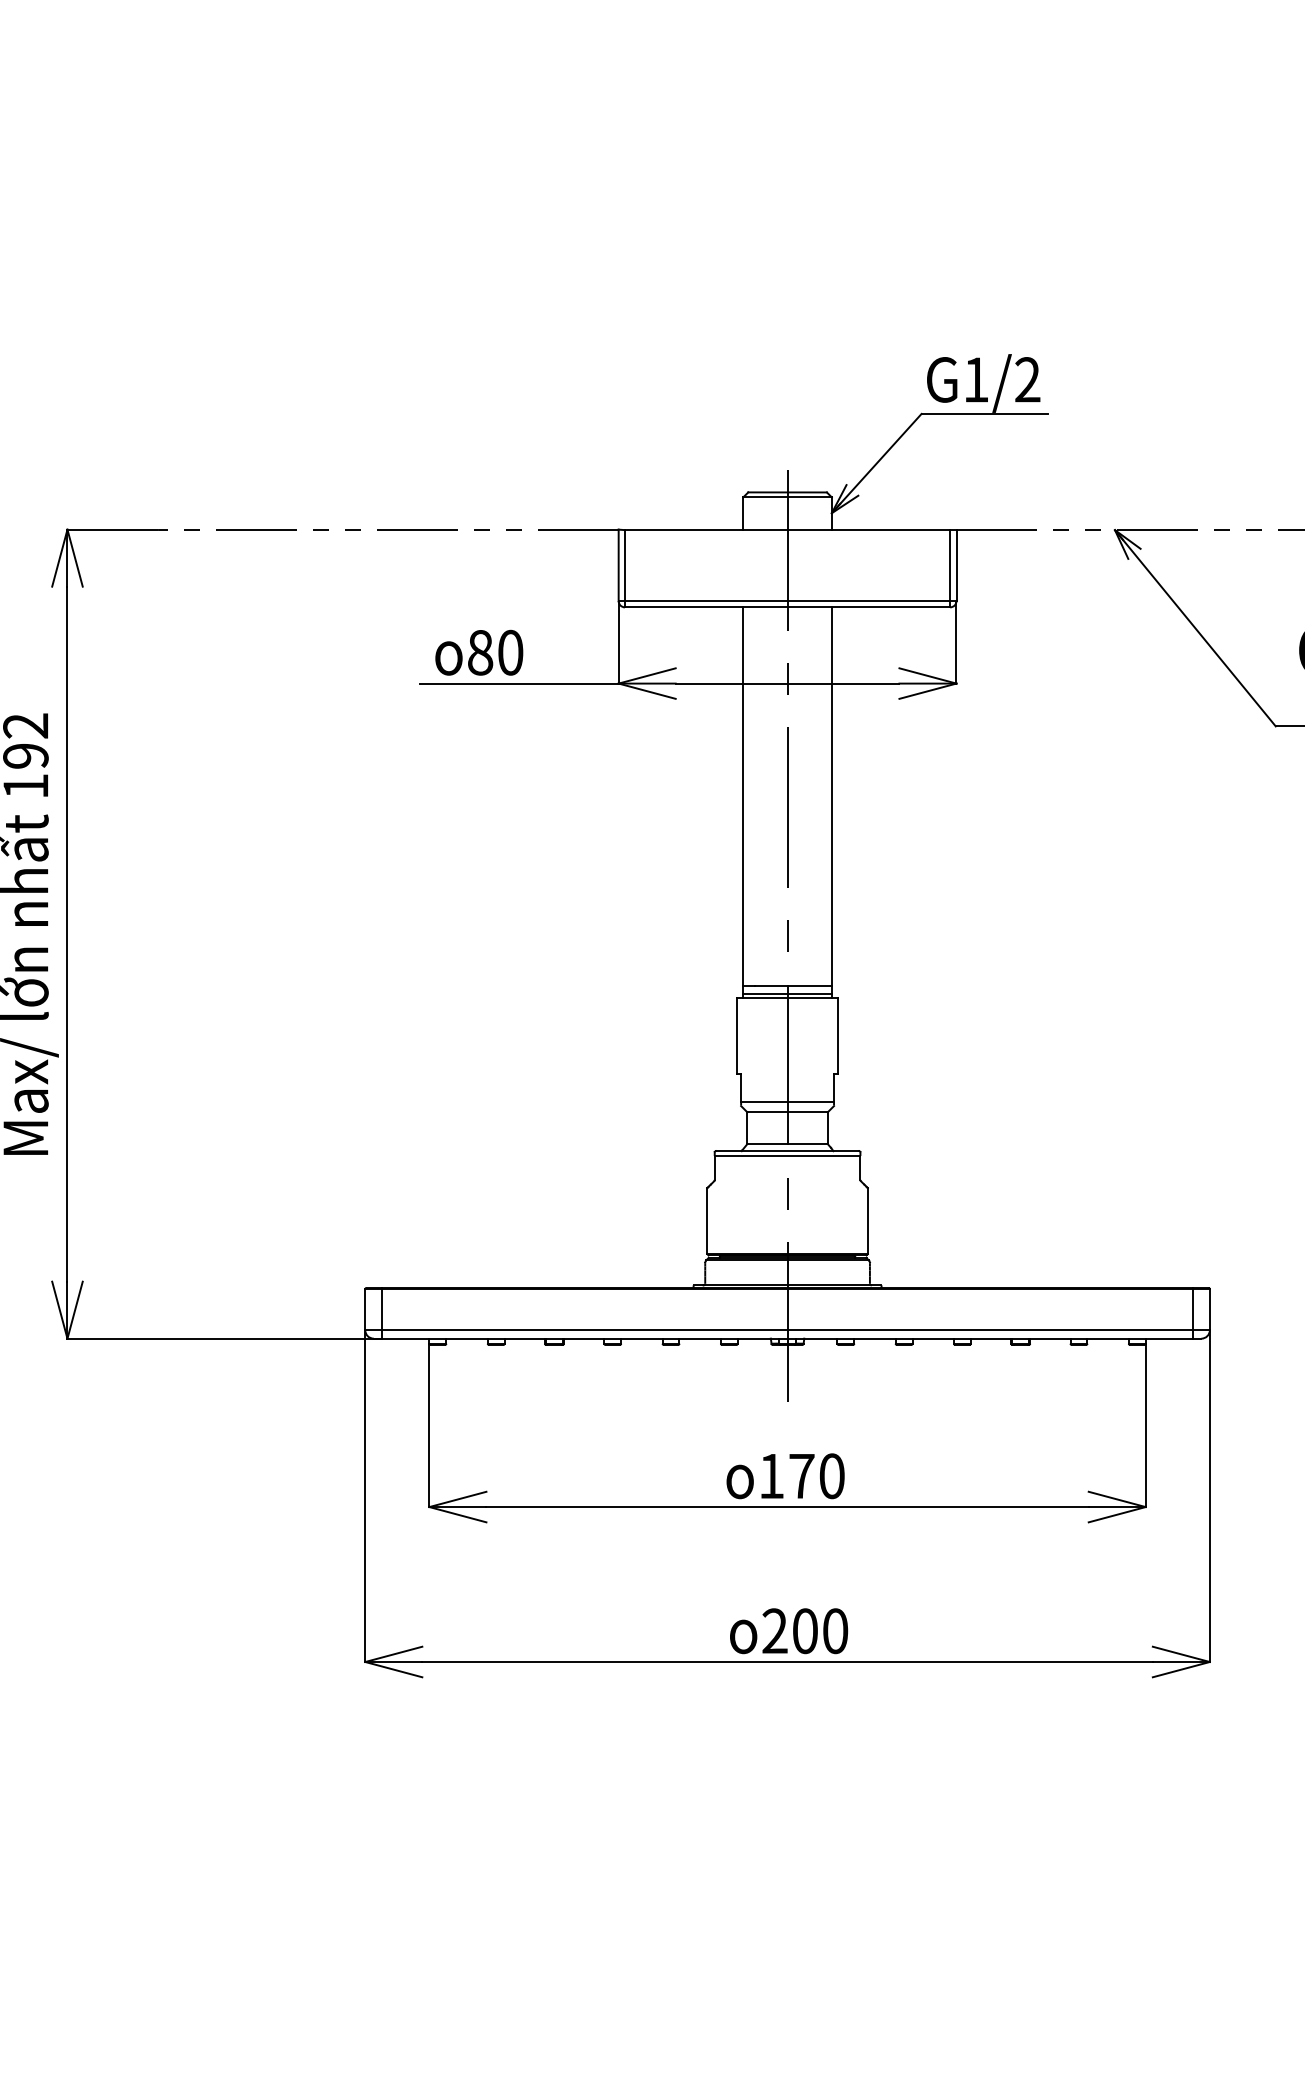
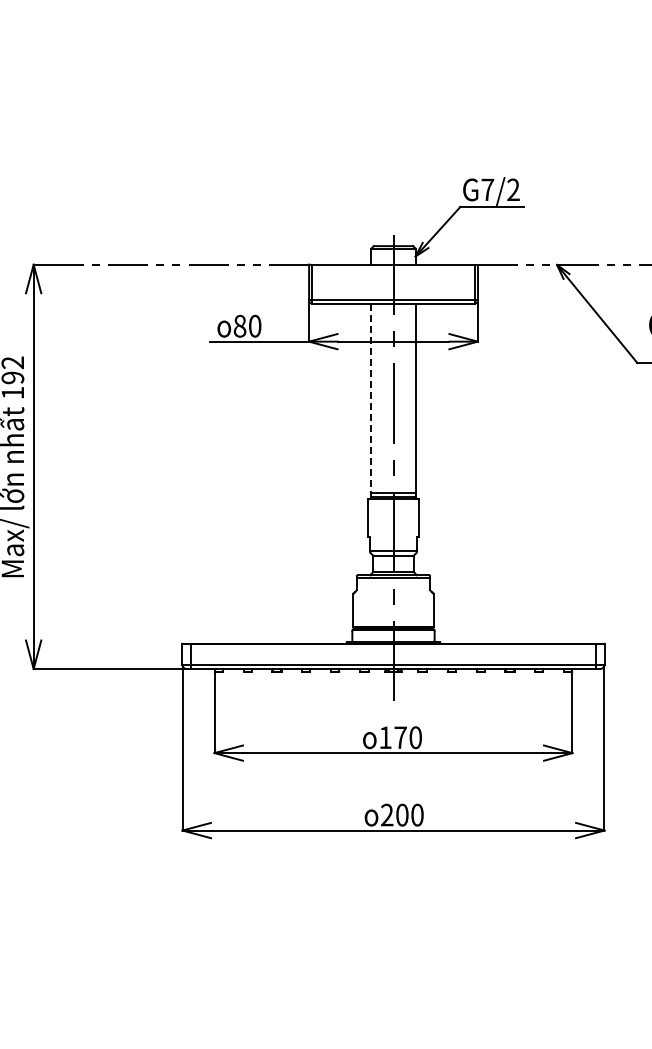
text: (975, 379) -> (487, 189), G1/2 -> G7/2
line: (743, 797) -> (371, 398), solid -> dashed

